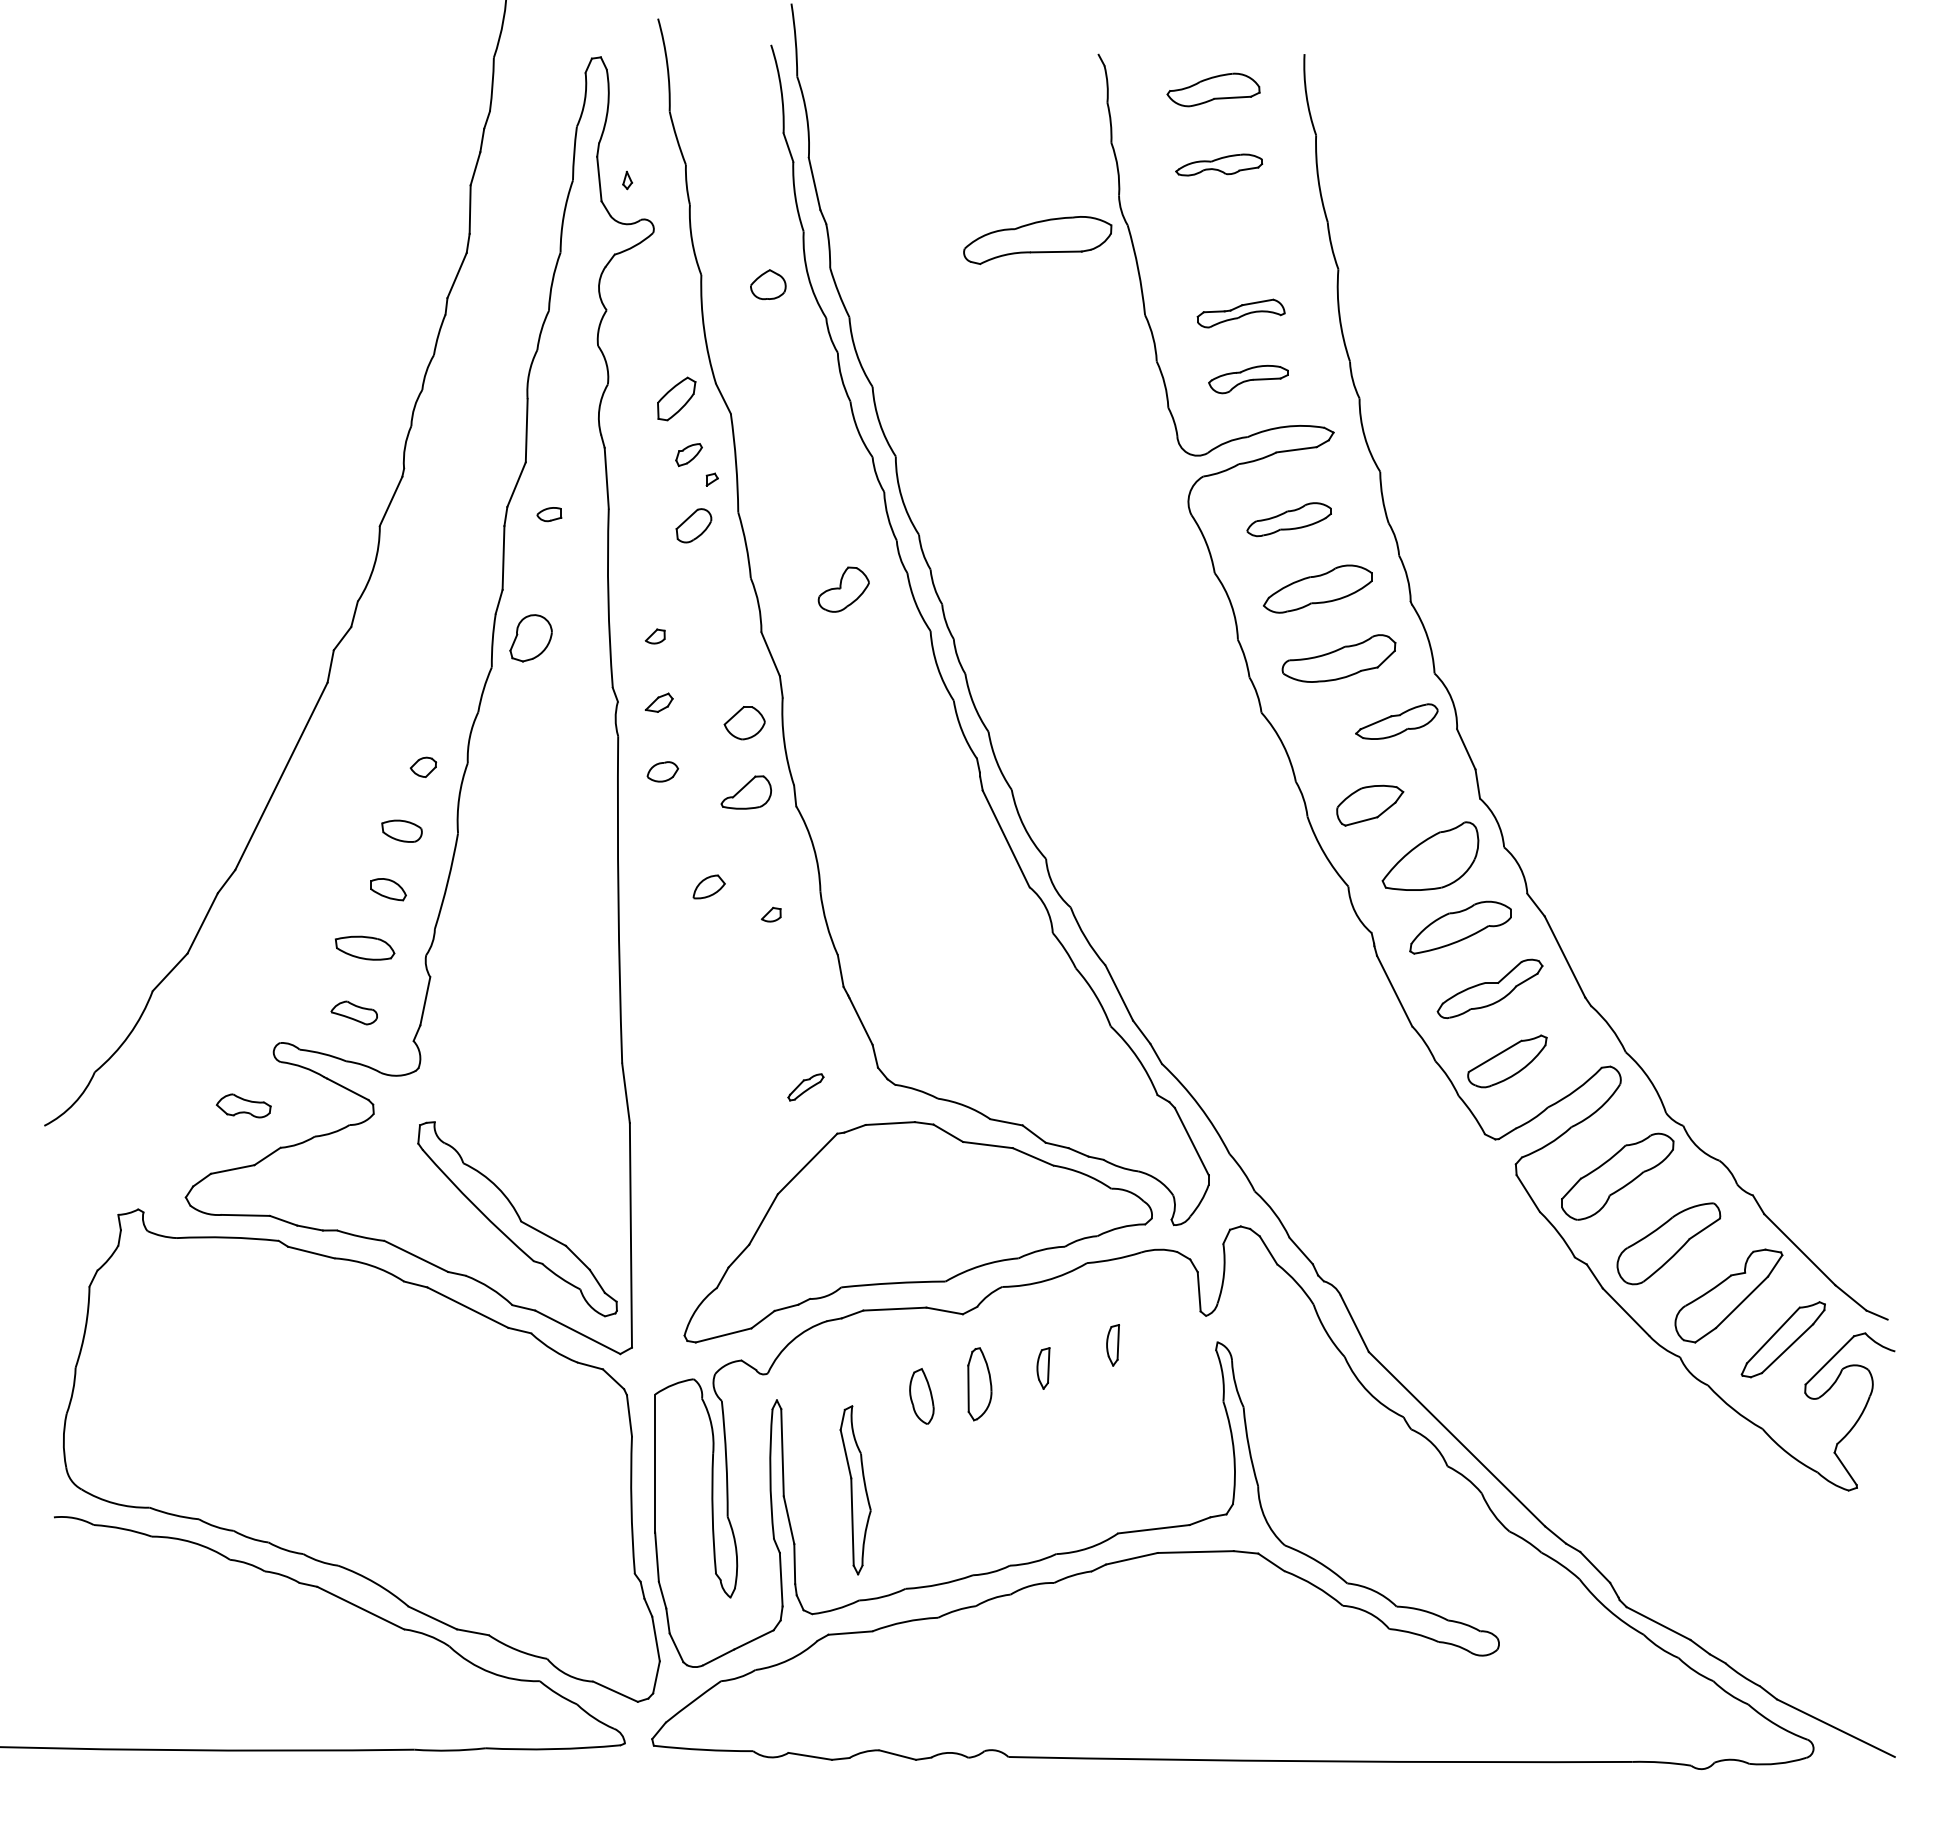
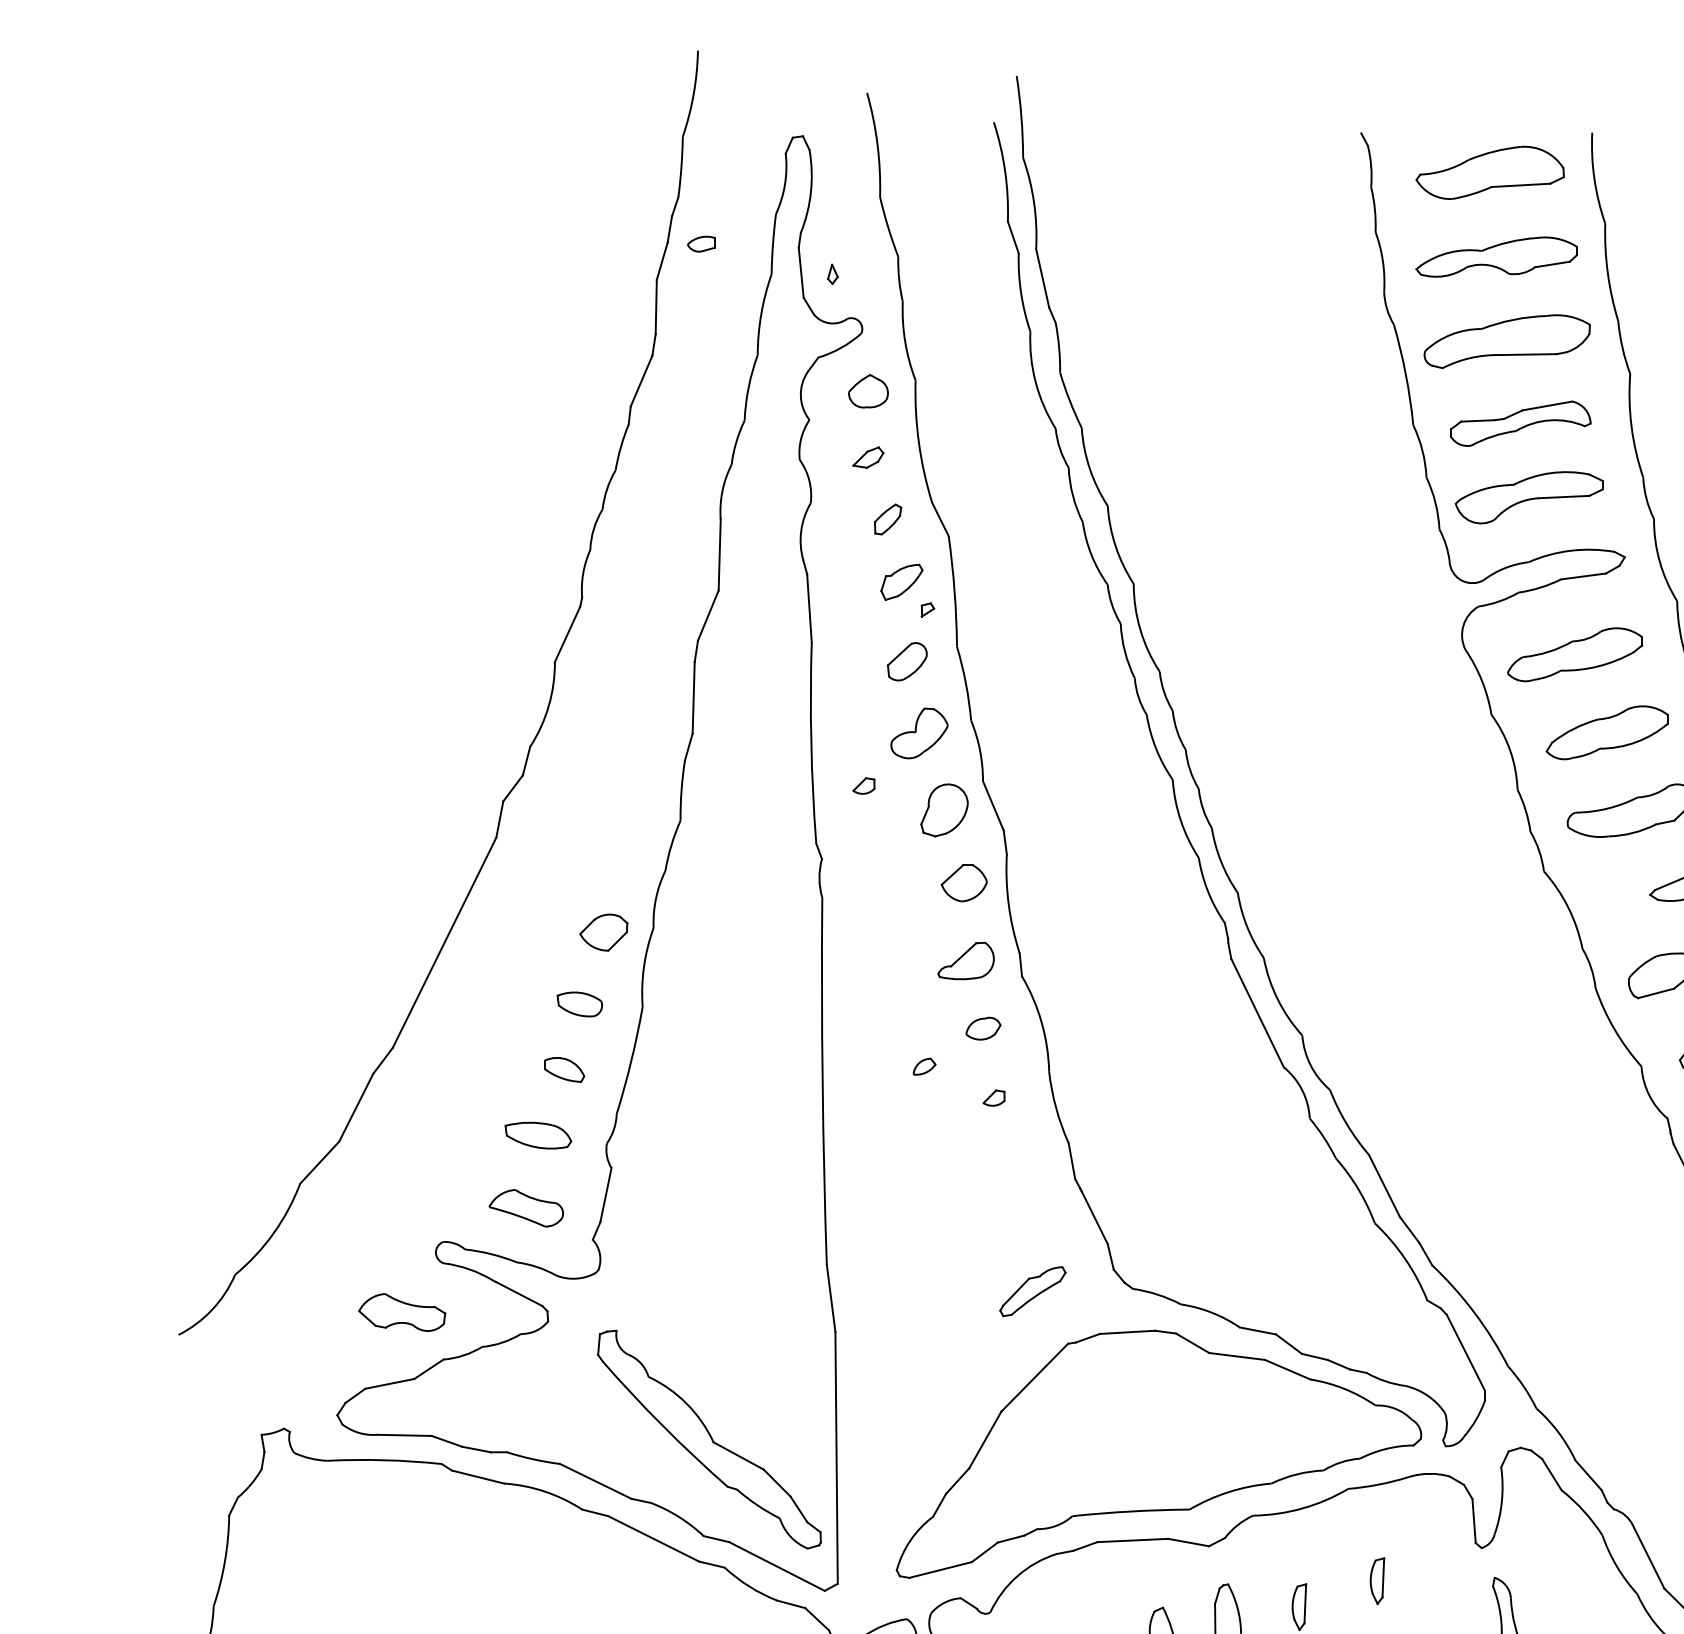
part: (1213, 89) -> (1490, 172), size x1.43
part: (1218, 164) -> (1495, 256), size x1.67
part: (1037, 240) -> (1506, 341), moved
part: (768, 284) -> (868, 391), moved
part: (1241, 313) -> (1521, 423), size x1.43
part: (1248, 379) -> (1529, 497), size x1.67
part: (676, 398) -> (887, 518), size x0.62
part: (688, 454) -> (901, 581), size x1.43
part: (549, 514) -> (701, 244), moved
part: (1288, 519) -> (1574, 654), size x1.43
part: (843, 589) -> (919, 733), moved
part: (530, 638) -> (943, 810), moved
part: (658, 702) -> (867, 457), moved
part: (423, 767) -> (603, 932), size x1.67
part: (662, 771) -> (983, 1028), moved
part: (709, 886) -> (924, 1066), size x0.62
part: (353, 1012) -> (525, 1207), size x1.43
part: (805, 1087) -> (1032, 1291), size x1.67
part: (243, 1105) -> (401, 1312), size x1.43

